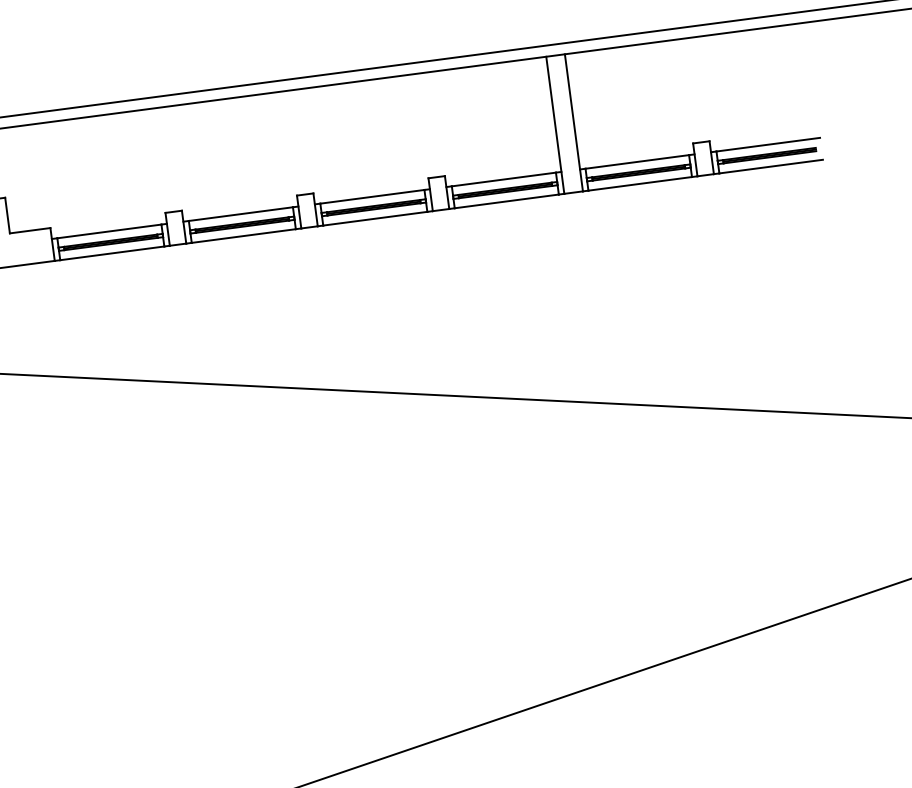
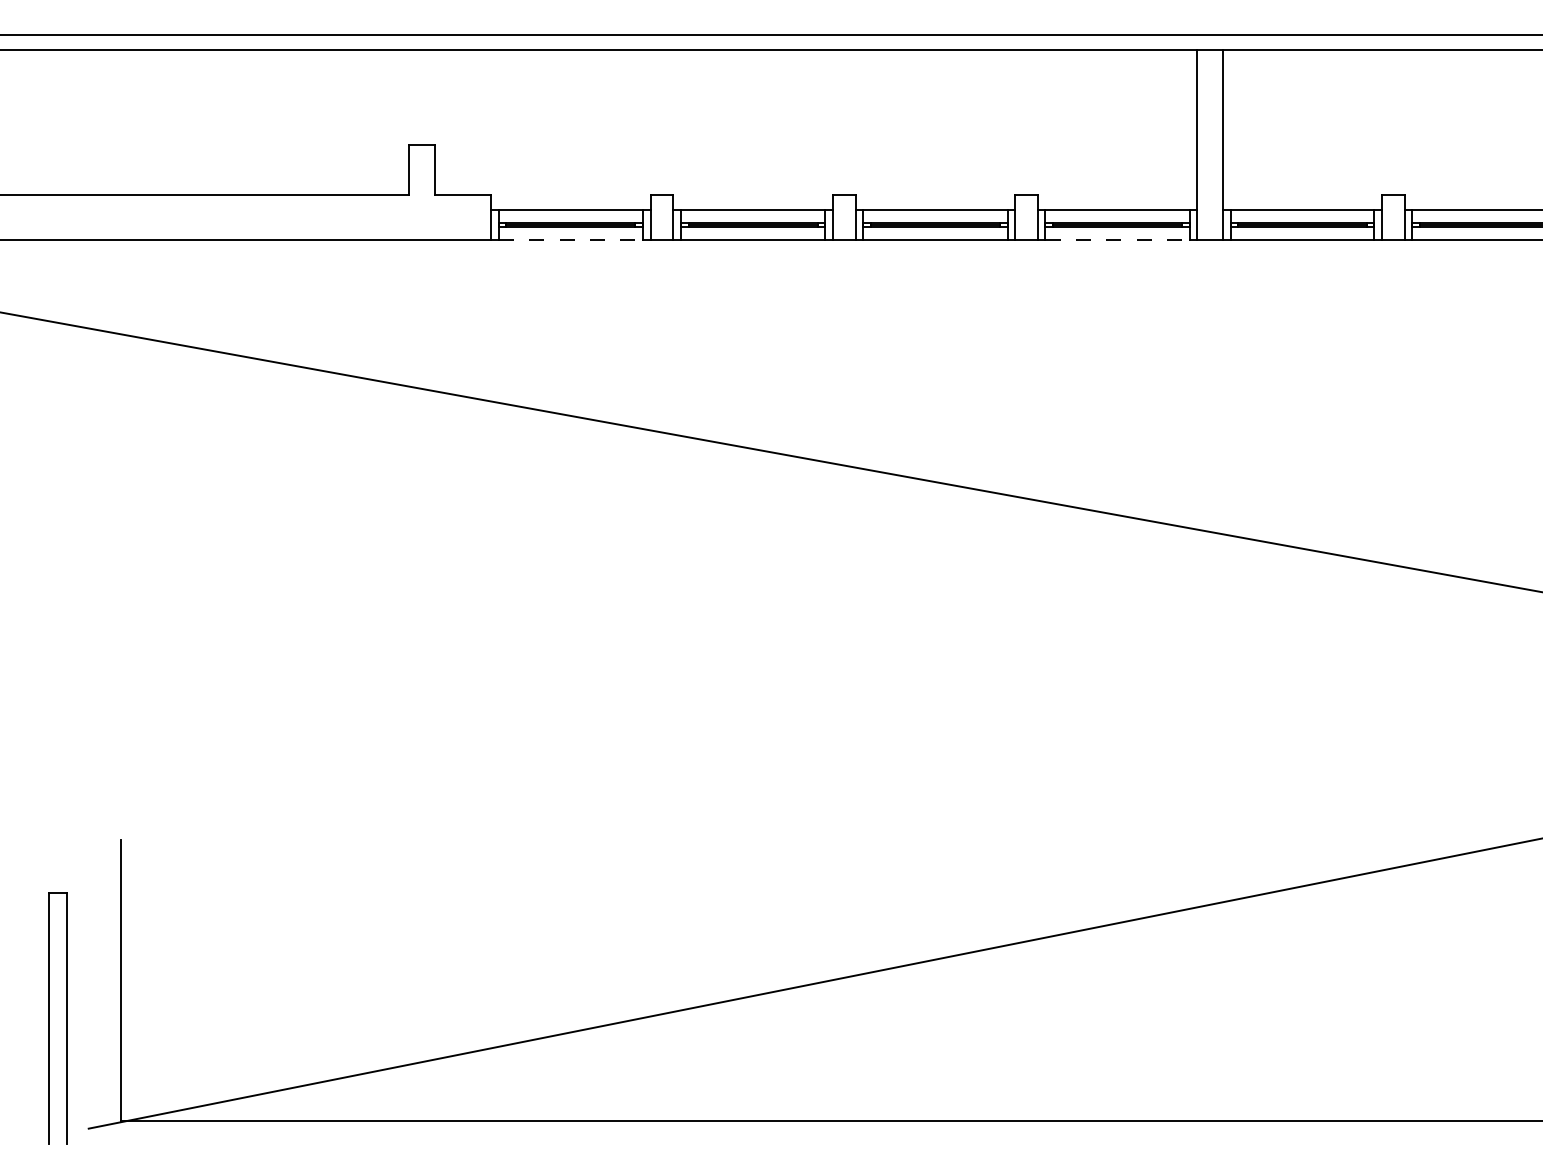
line: (507, 201) -> (1118, 240), solid -> dashed
line: (112, 253) -> (571, 240), solid -> dashed

